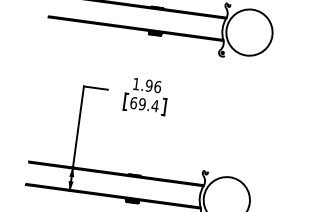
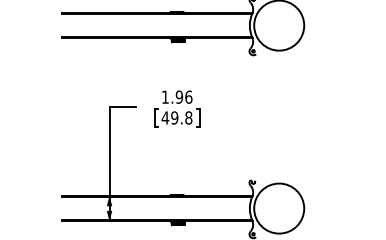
text: (144, 104) -> (176, 117), 69.4 -> 49.8

